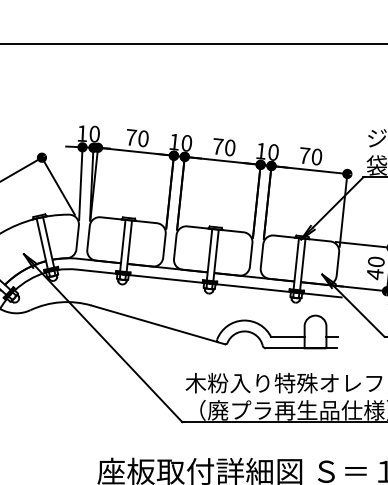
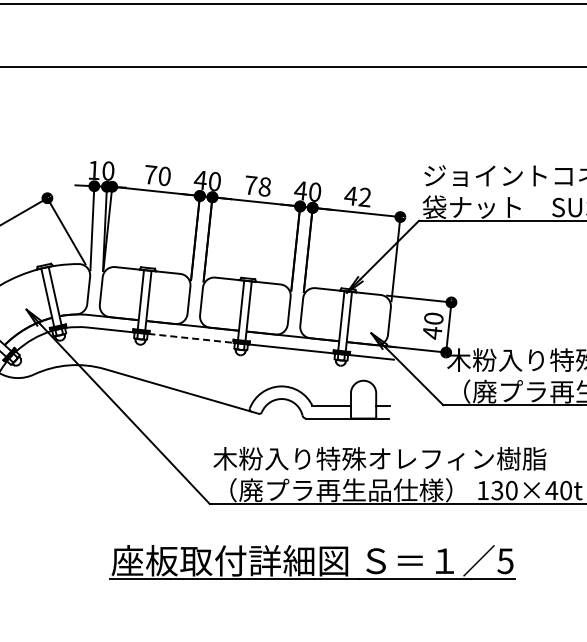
text: (173, 142) -> (199, 180), 10 -> 40
text: (229, 148) -> (264, 187), 70 -> 78
text: (260, 151) -> (300, 190), 10 -> 40
text: (310, 156) -> (357, 196), 70 -> 42
line: (166, 279) -> (191, 338), solid -> dashed

